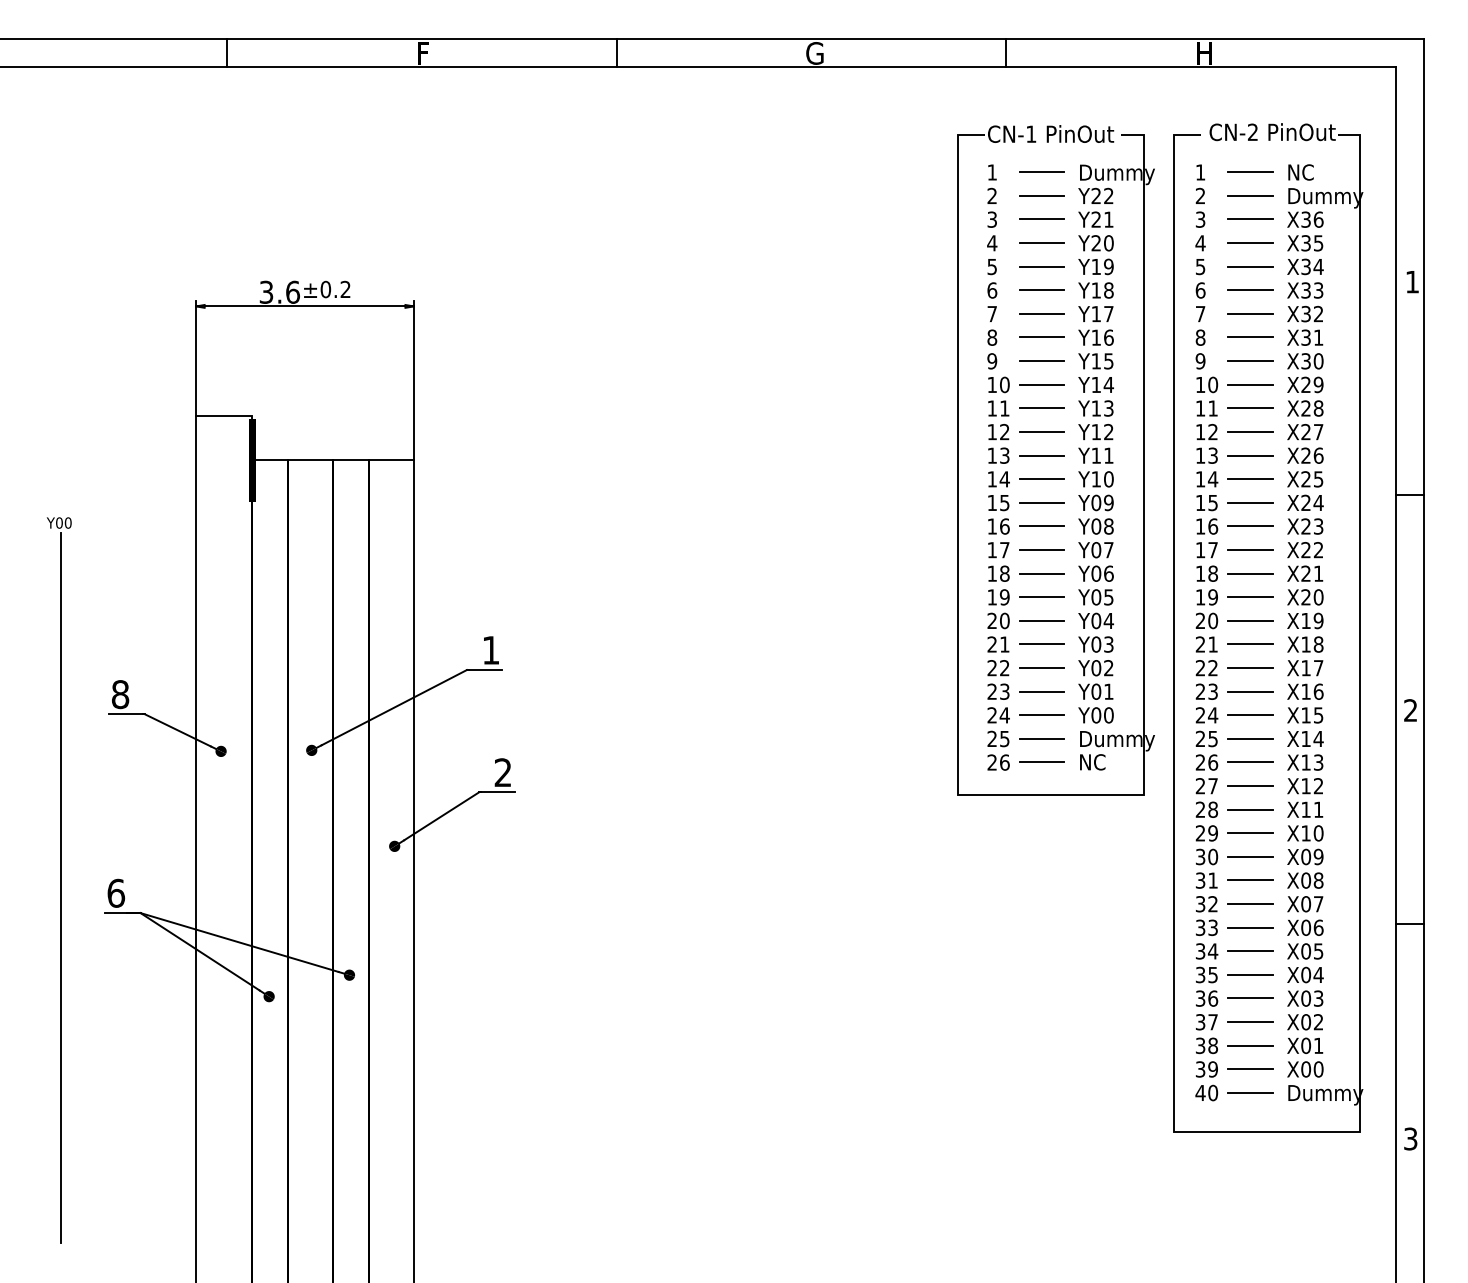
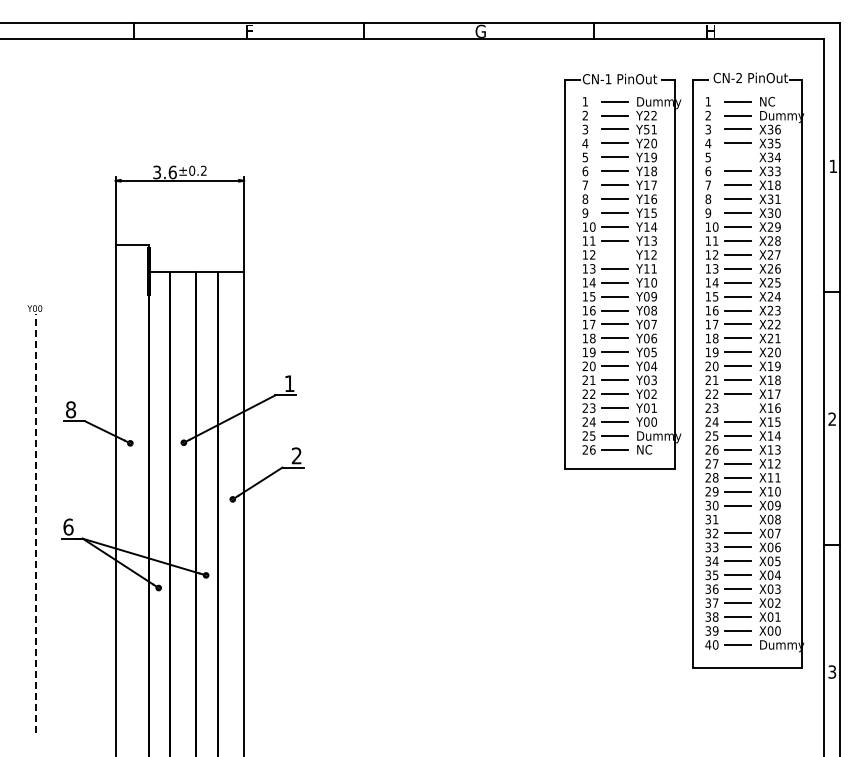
text: (1095, 219) -> (646, 129), Y21 -> Y51
line: (1250, 266) -> (737, 157), removed
text: (1311, 314) -> (773, 185), X32 -> X18
line: (1041, 431) -> (614, 254), removed
line: (1250, 692) -> (737, 408), removed
line: (1250, 880) -> (737, 519), removed
line: (62, 887) -> (36, 523), solid -> dashed

